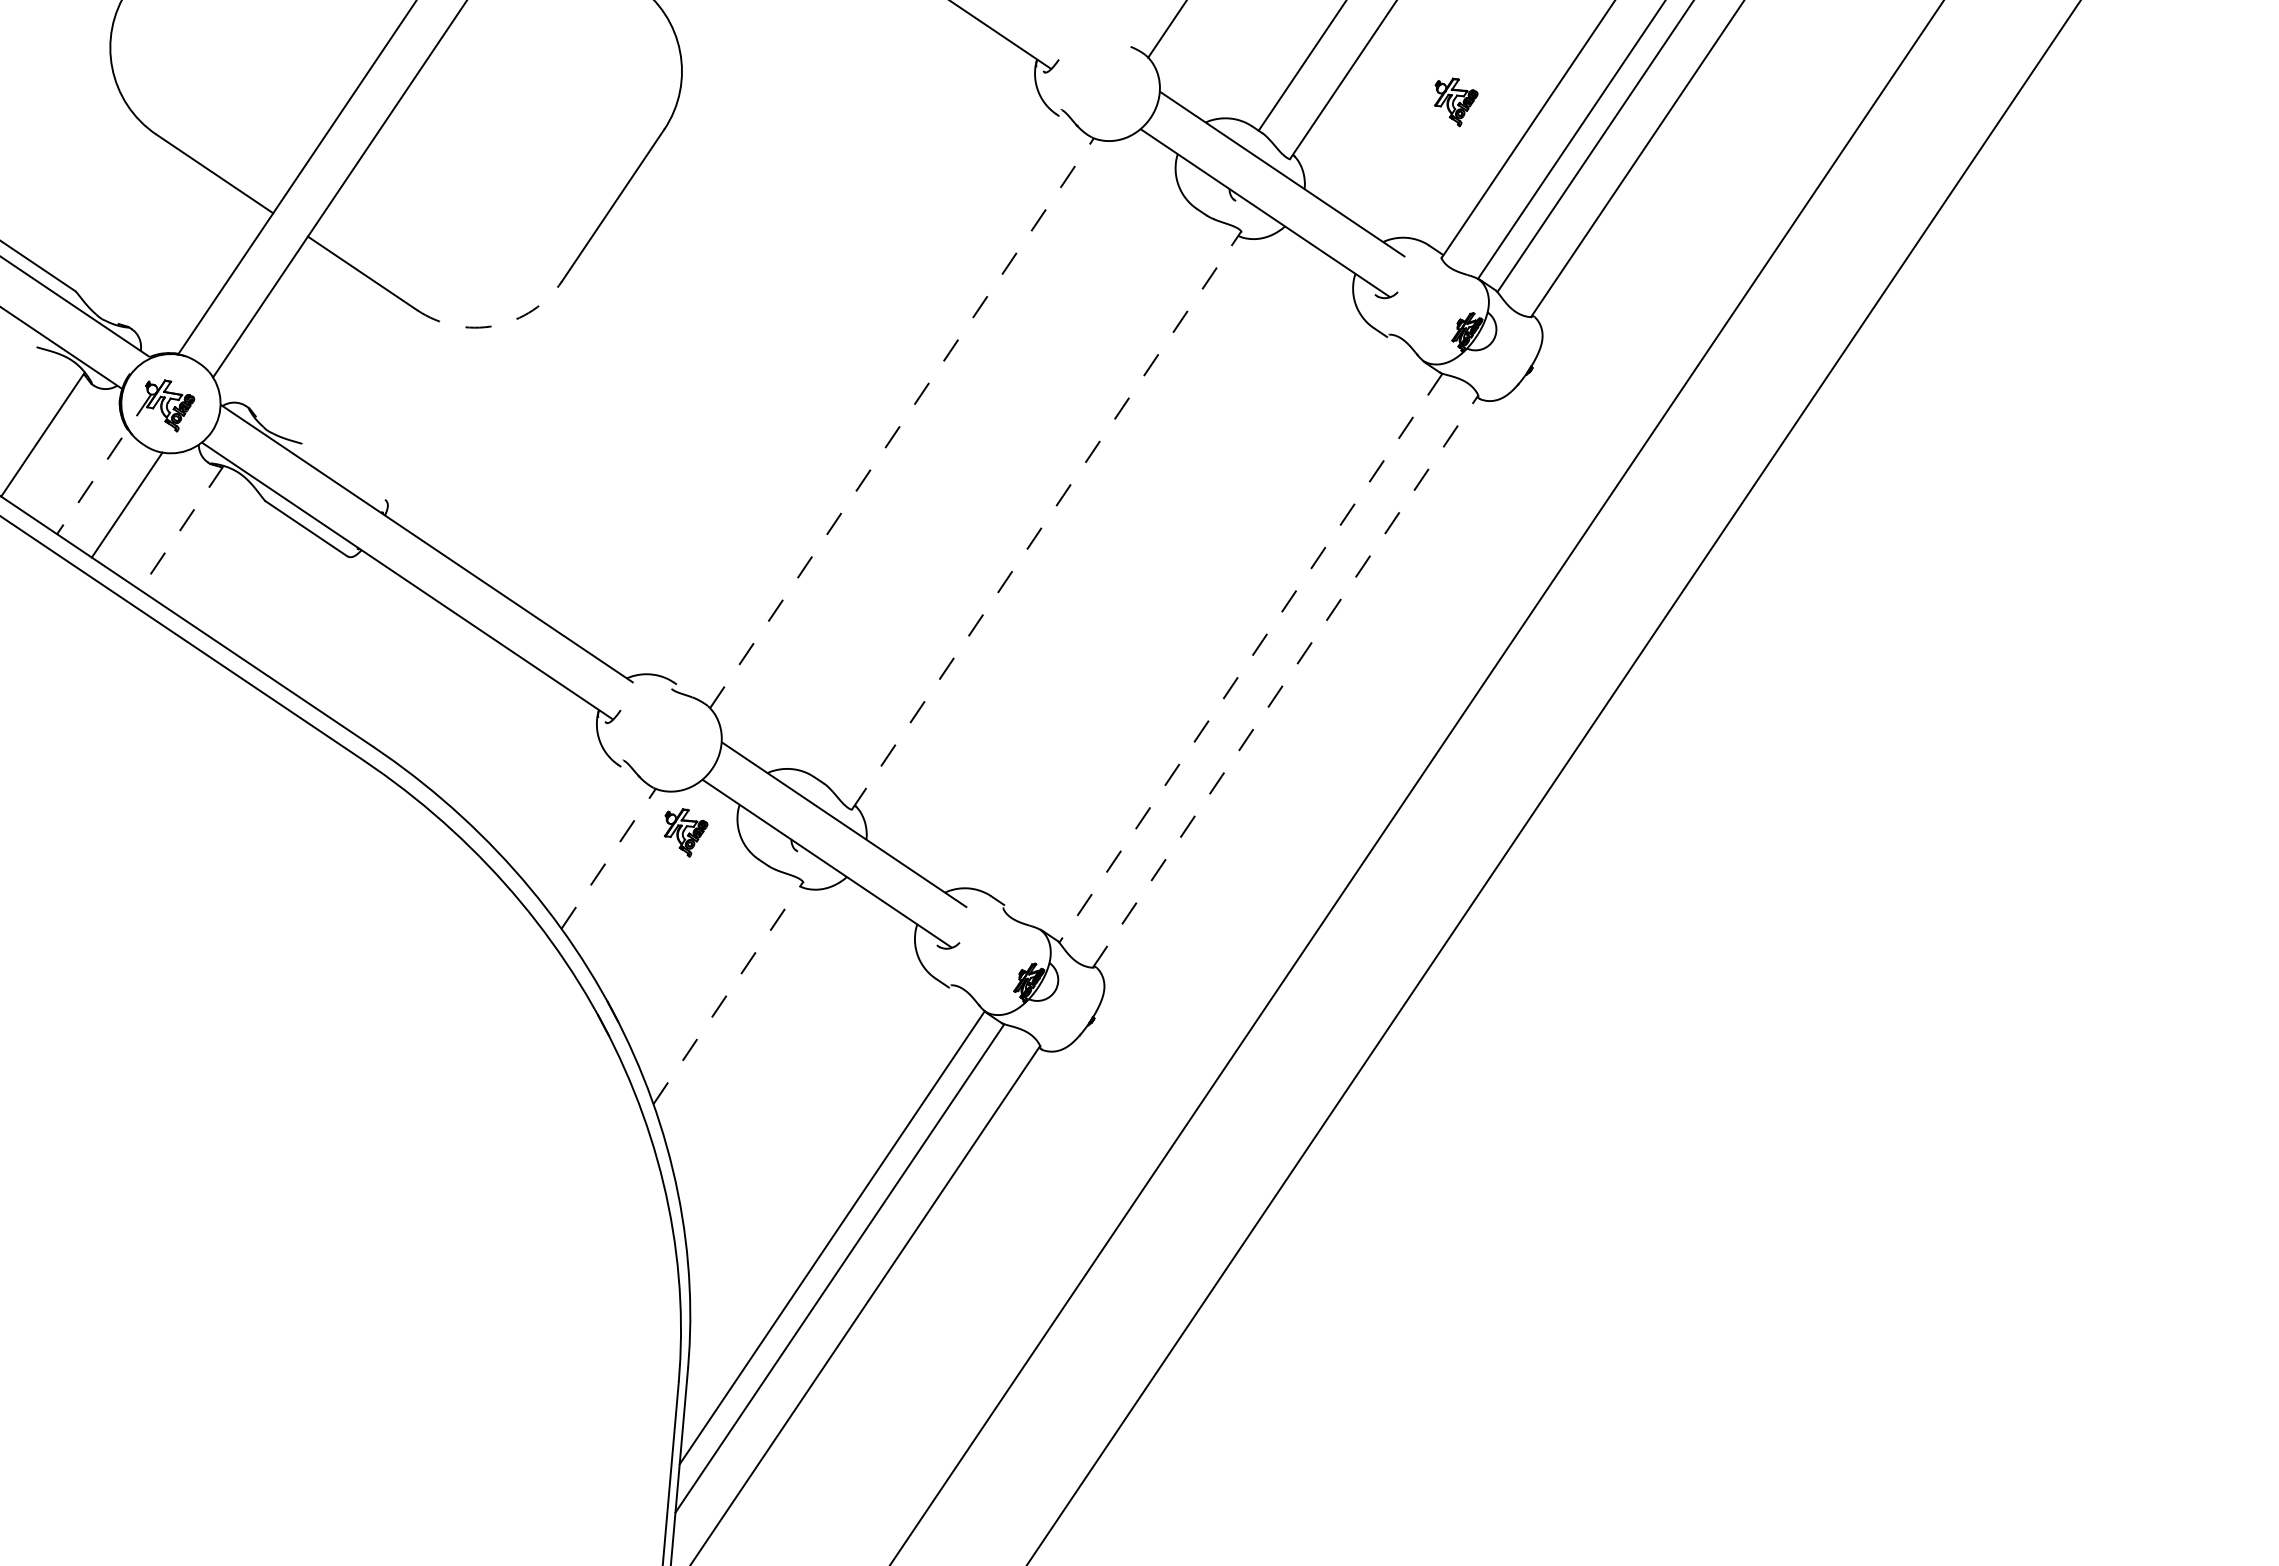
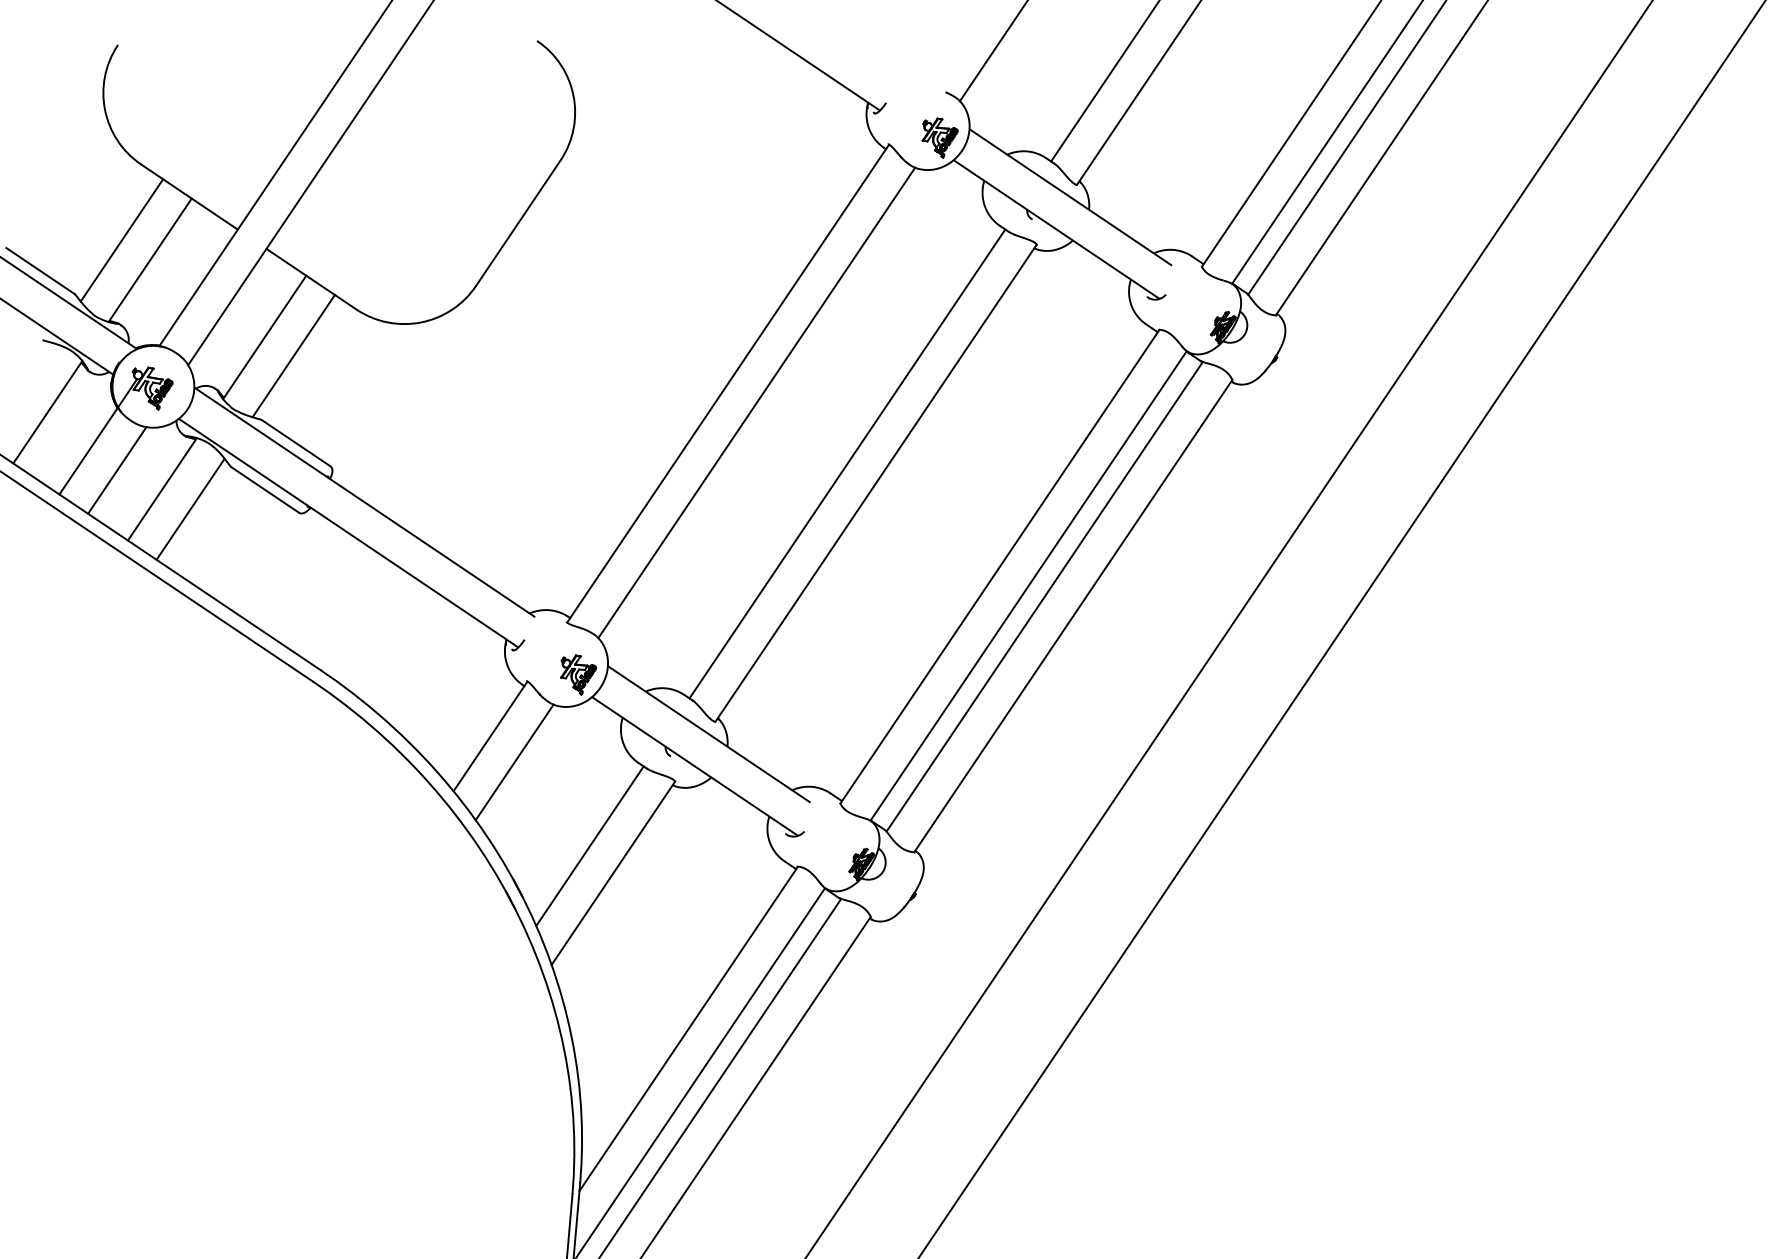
part: (1456, 102) -> (940, 138), moved
line: (132, 226) -> (121, 240), added
line: (166, 250) -> (149, 260), added
arc: (495, 325) -> (421, 322), dashed -> solid
line: (305, 343) -> (264, 337), added
line: (340, 366) -> (293, 356), added
line: (867, 399) -> (728, 383), added
line: (902, 423) -> (757, 403), dashed -> solid
line: (103, 464) -> (97, 436), dashed -> solid
line: (343, 471) -> (295, 442), added
line: (1011, 497) -> (847, 464), added
line: (1046, 520) -> (876, 483), dashed -> solid
line: (181, 527) -> (162, 488), dashed -> solid
line: (215, 551) -> (190, 508), added
line: (1196, 621) -> (999, 566), added
line: (1230, 644) -> (1027, 585), added
line: (1250, 658) -> (1044, 597), dashed -> solid
line: (1285, 681) -> (1073, 616), dashed -> solid
line: (579, 826) -> (490, 735), added
part: (685, 832) -> (578, 674), moved
line: (608, 858) -> (514, 762), dashed -> solid
line: (699, 959) -> (589, 845), added
line: (728, 993) -> (613, 873), dashed -> solid
line: (819, 1181) -> (688, 1028), added

